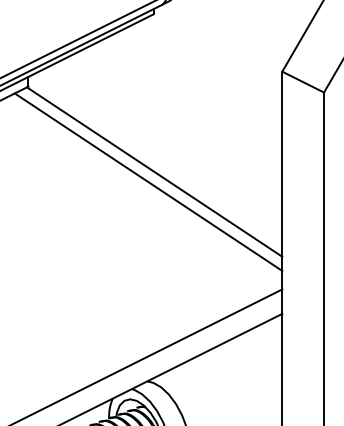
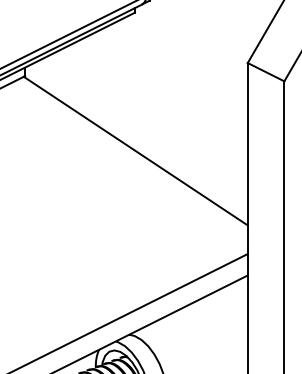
line: (148, 181) -> (130, 159), removed

